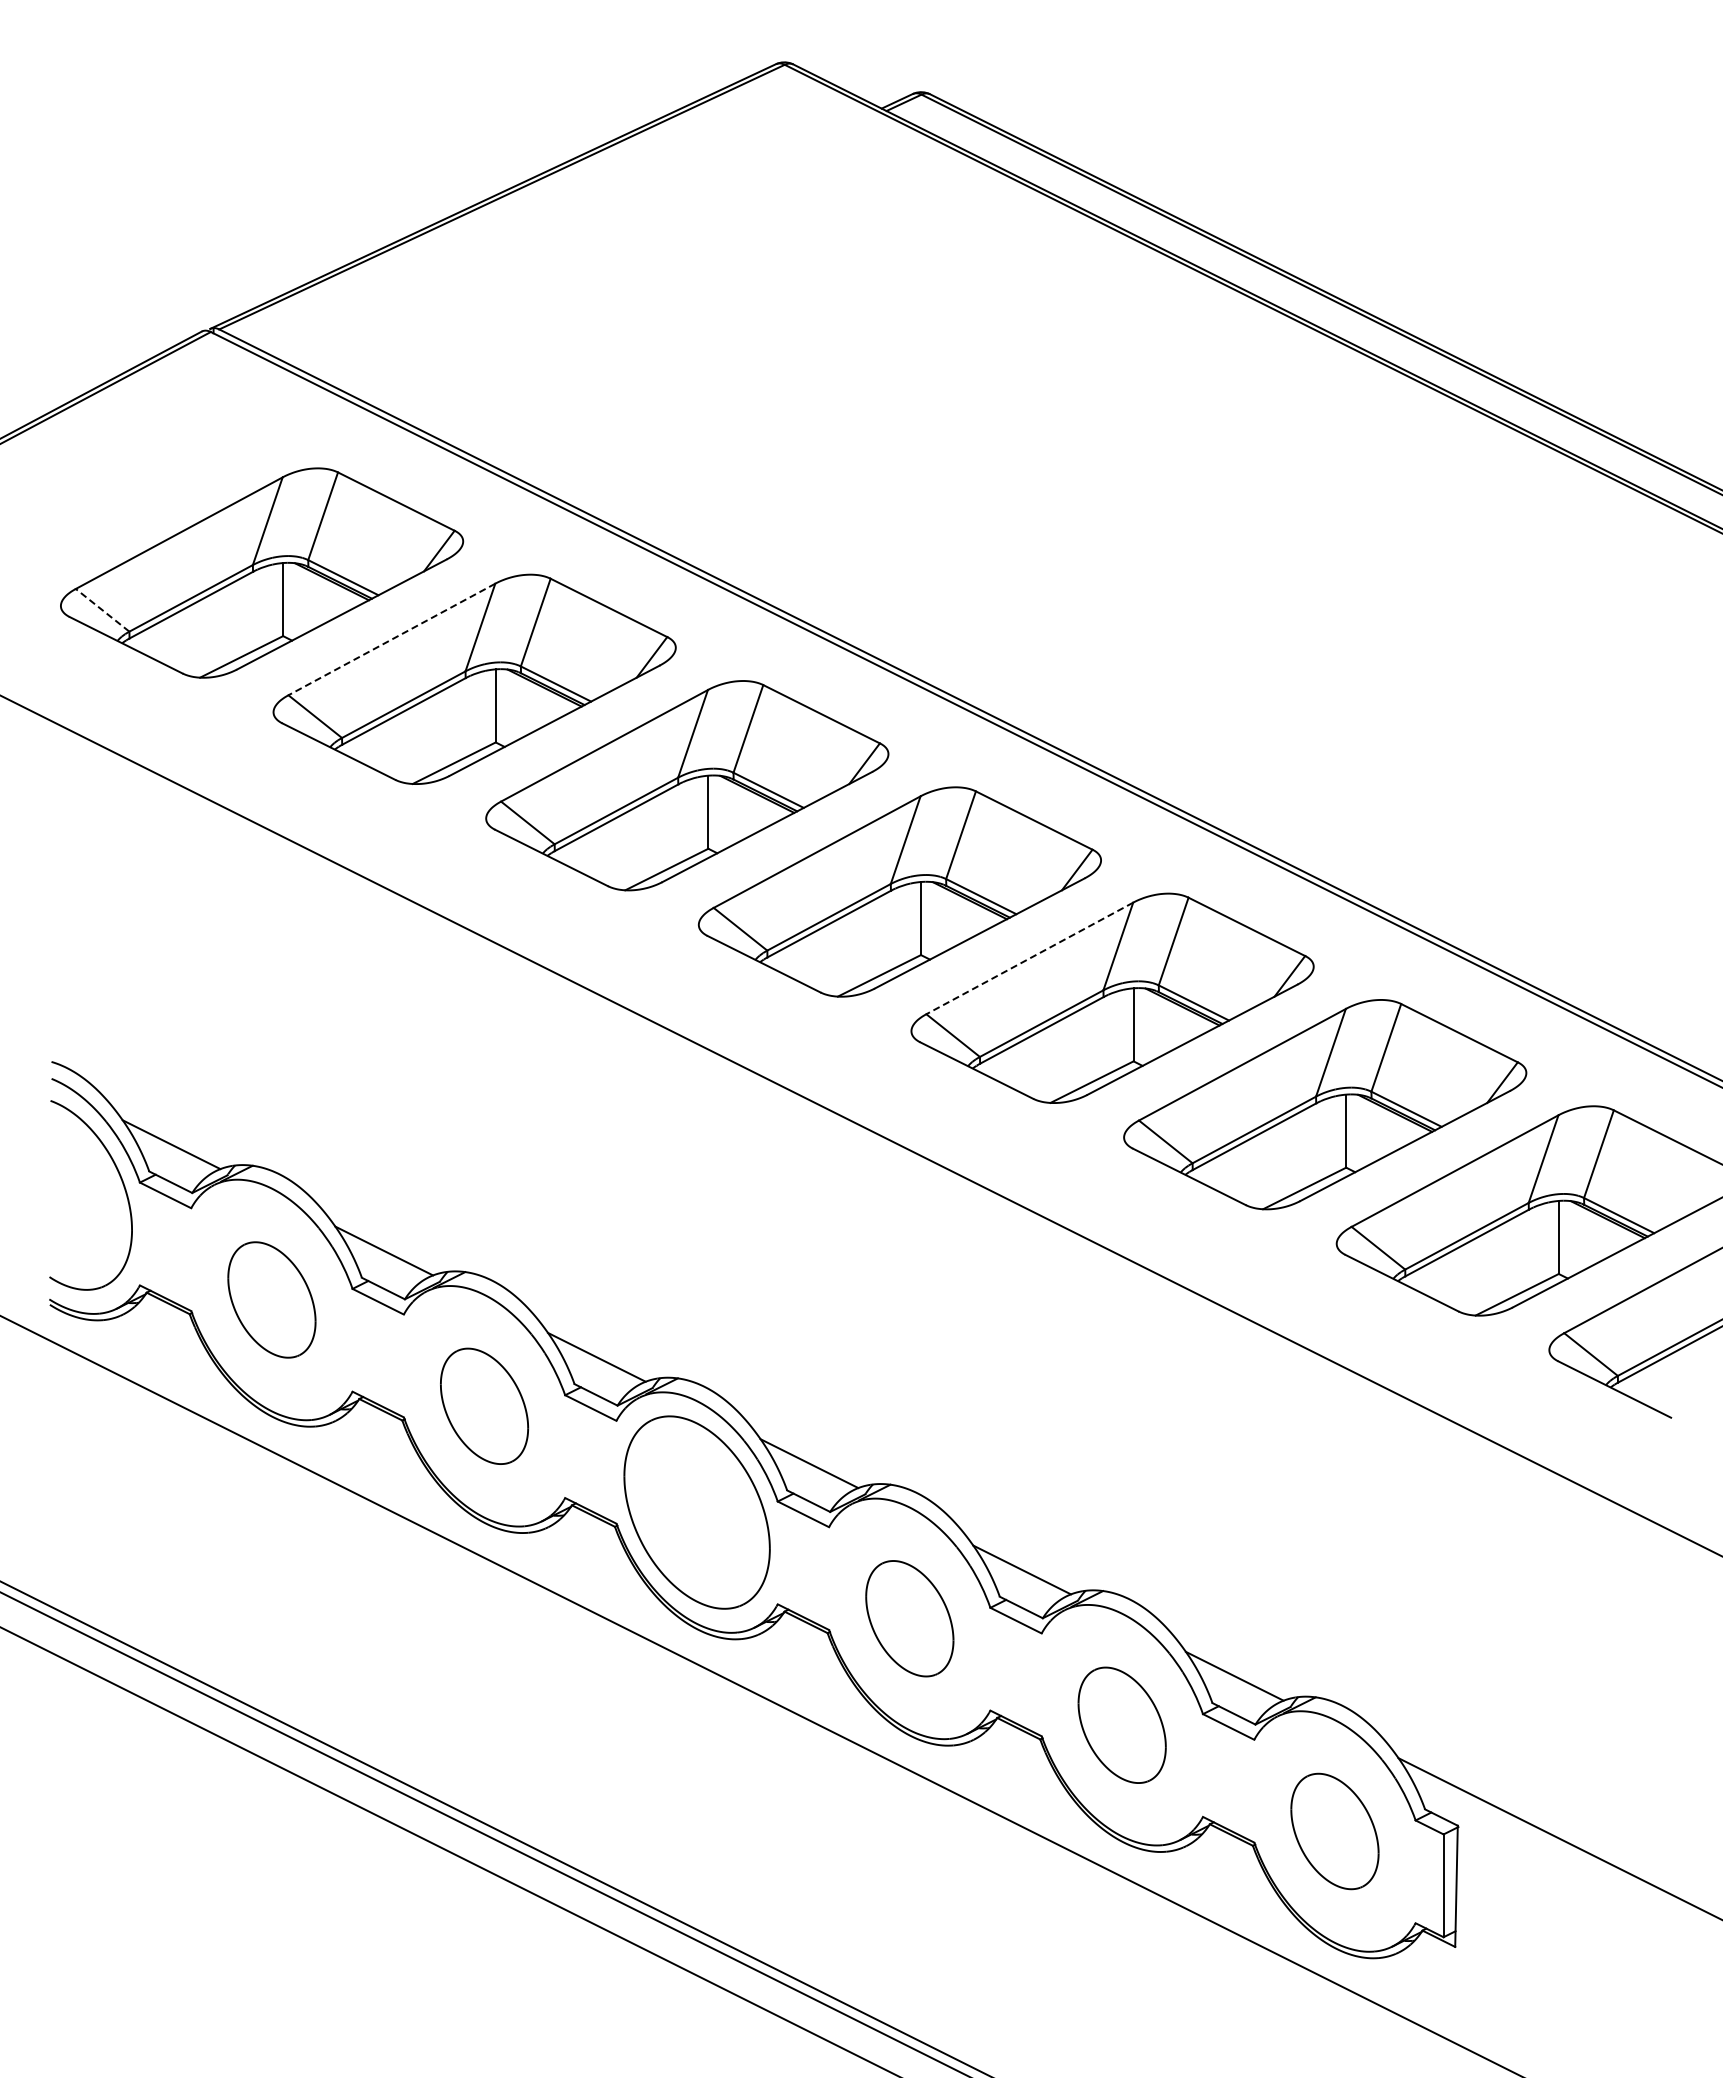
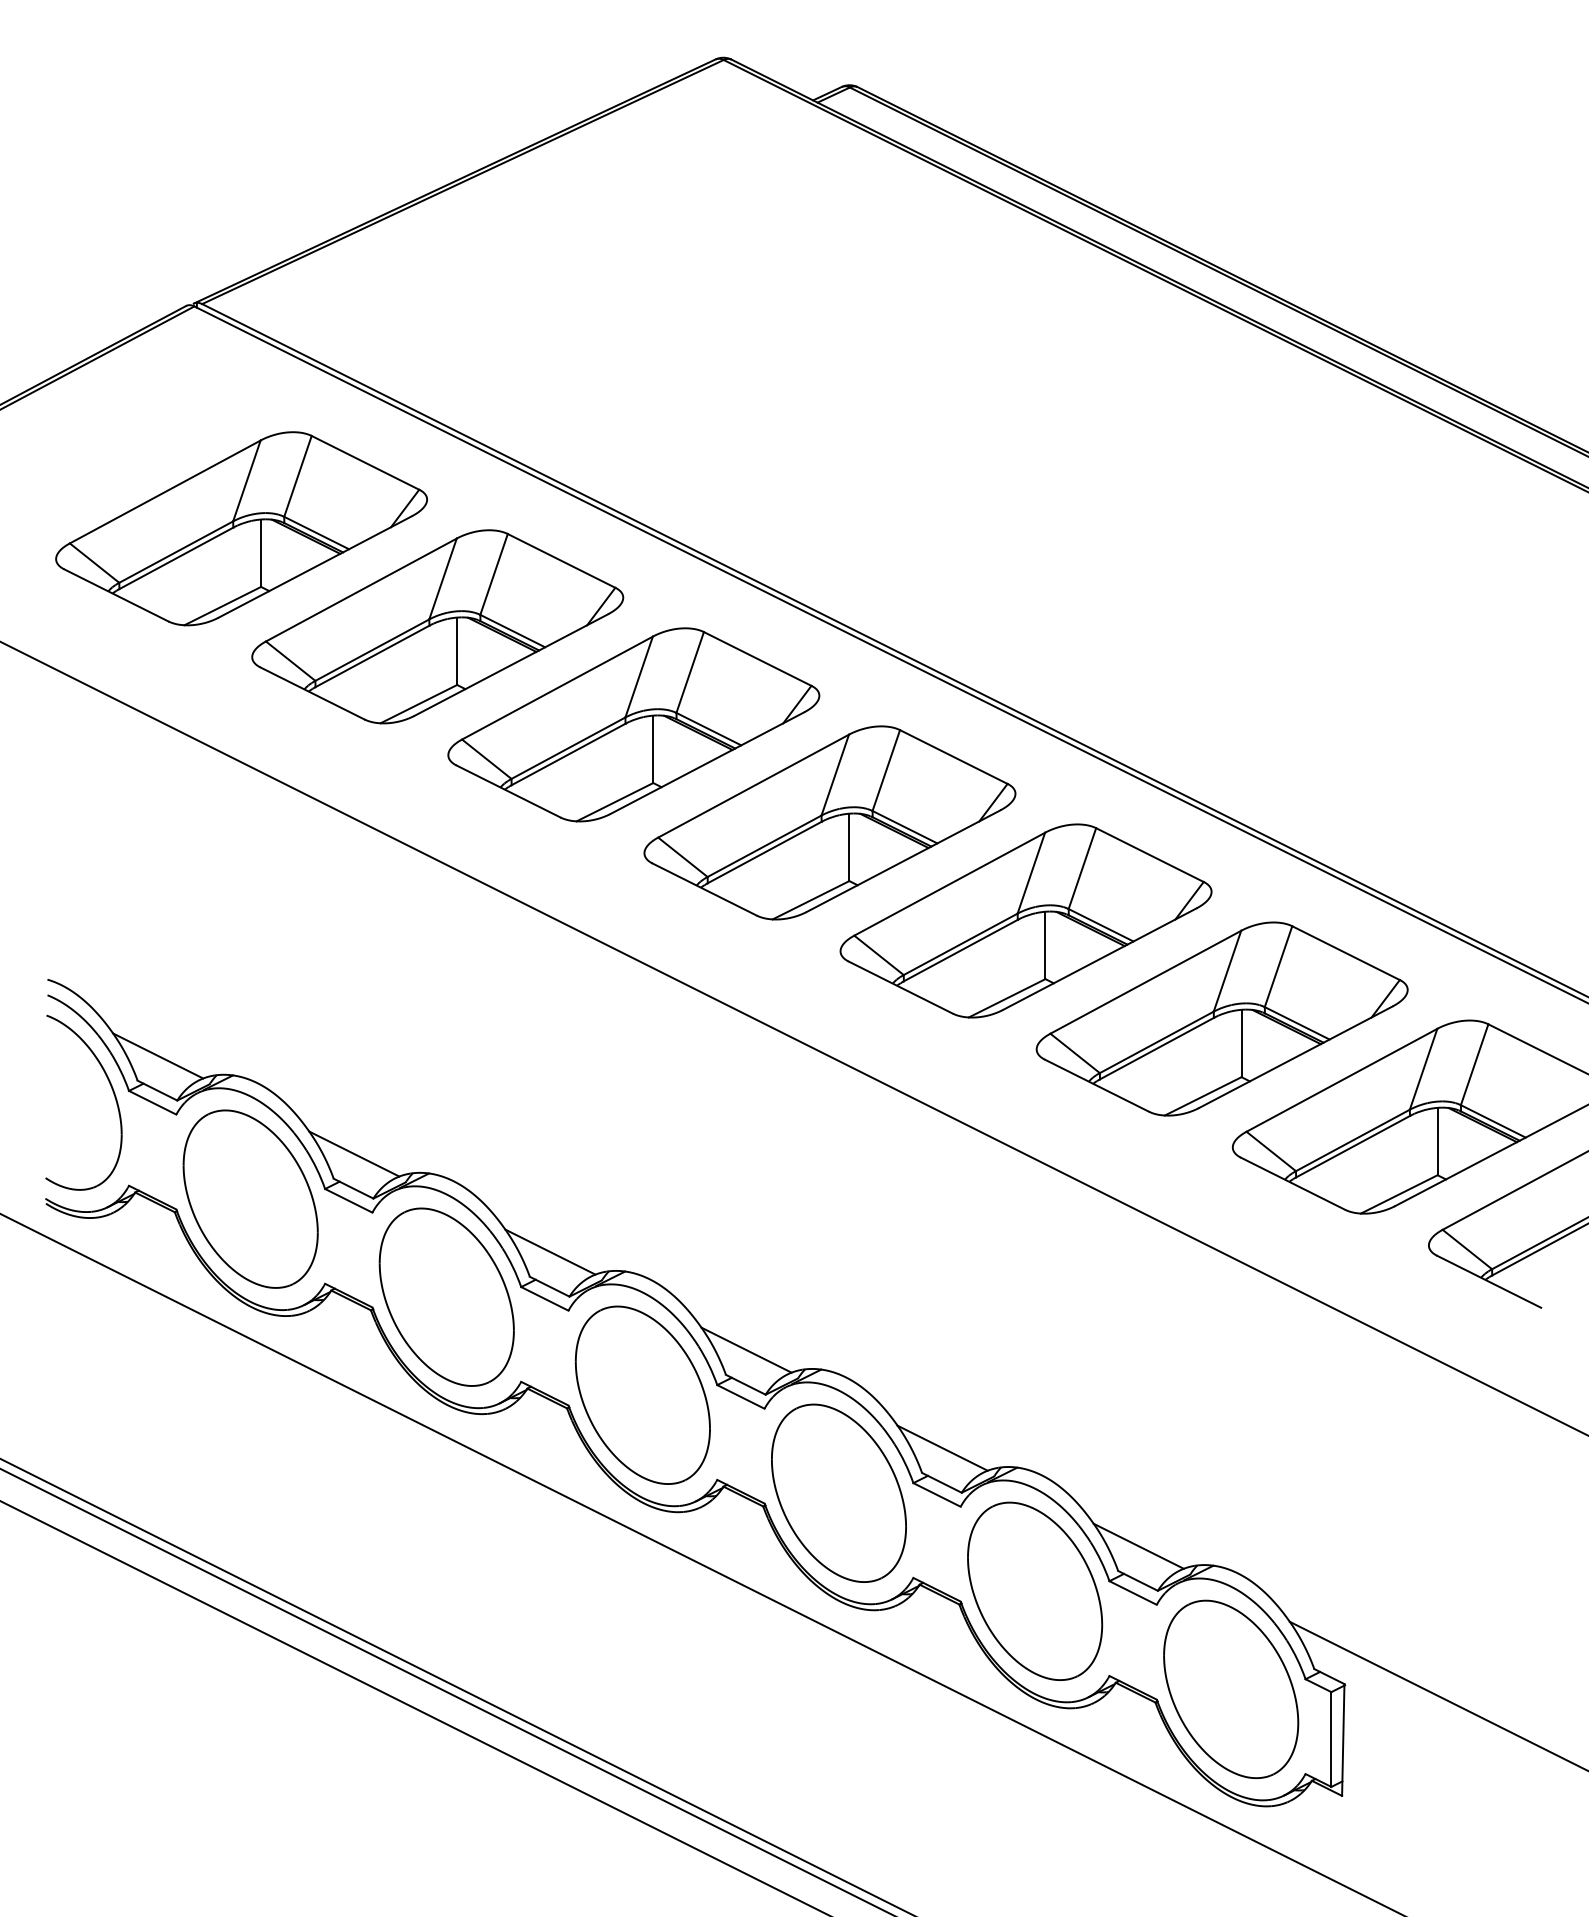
line: (102, 610) -> (94, 563), dashed -> solid
line: (391, 639) -> (361, 590), dashed -> solid
line: (1029, 958) -> (949, 884), dashed -> solid
part: (271, 1299) -> (250, 1198), size x1.67
part: (484, 1406) -> (446, 1297), size x1.67
part: (909, 1618) -> (838, 1492), size x1.67
part: (1121, 1725) -> (1034, 1591), size x1.67
part: (1334, 1831) -> (1230, 1689), size x1.67

